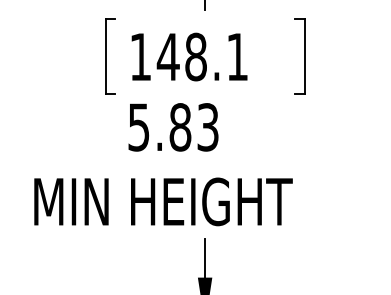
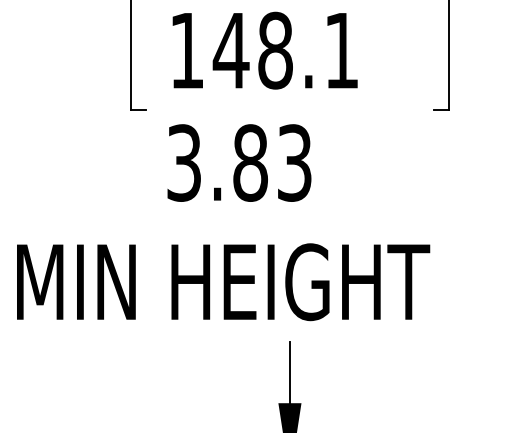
text: (139, 126) -> (185, 161), 5.83 -> 3.83

